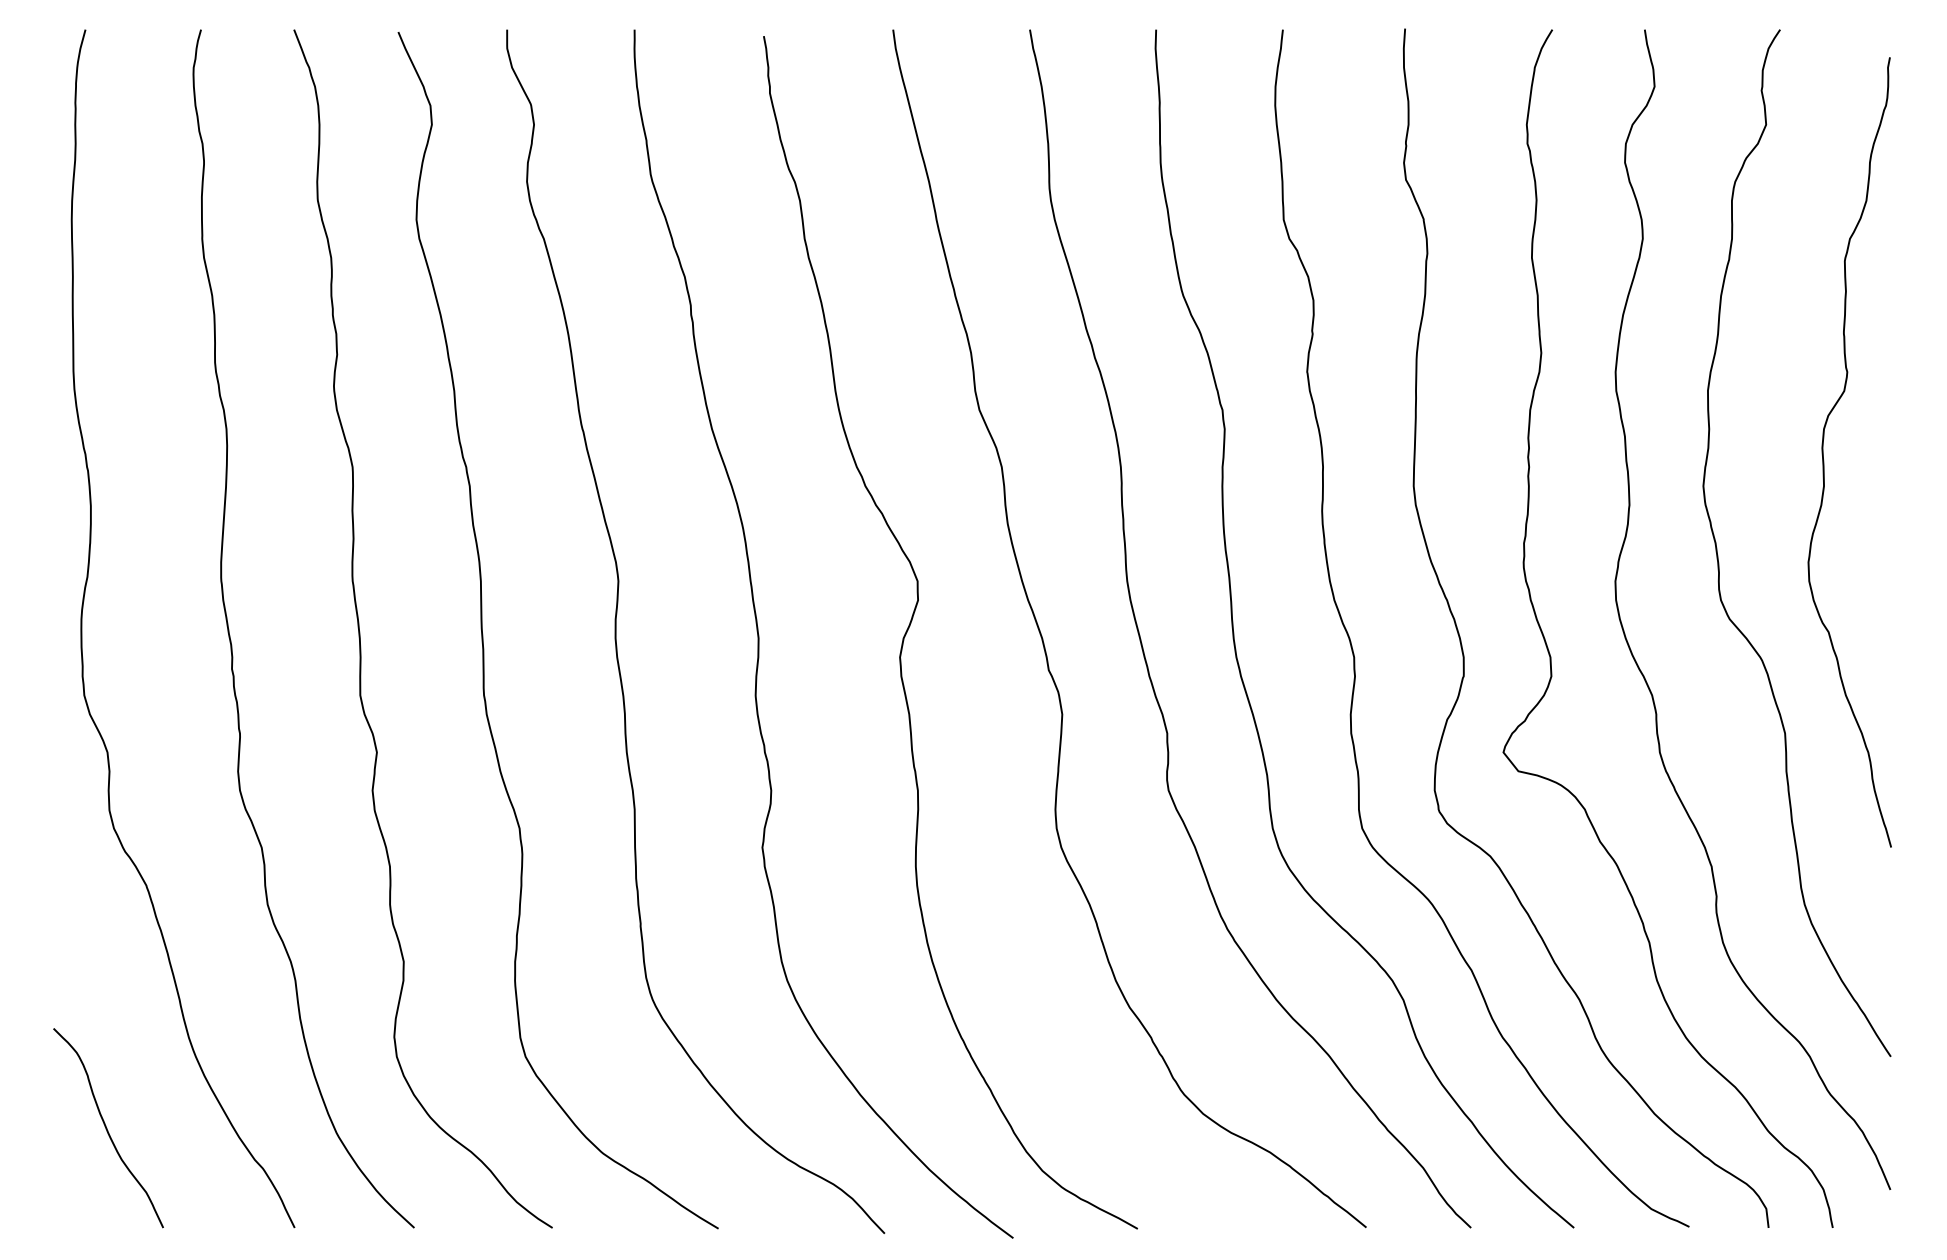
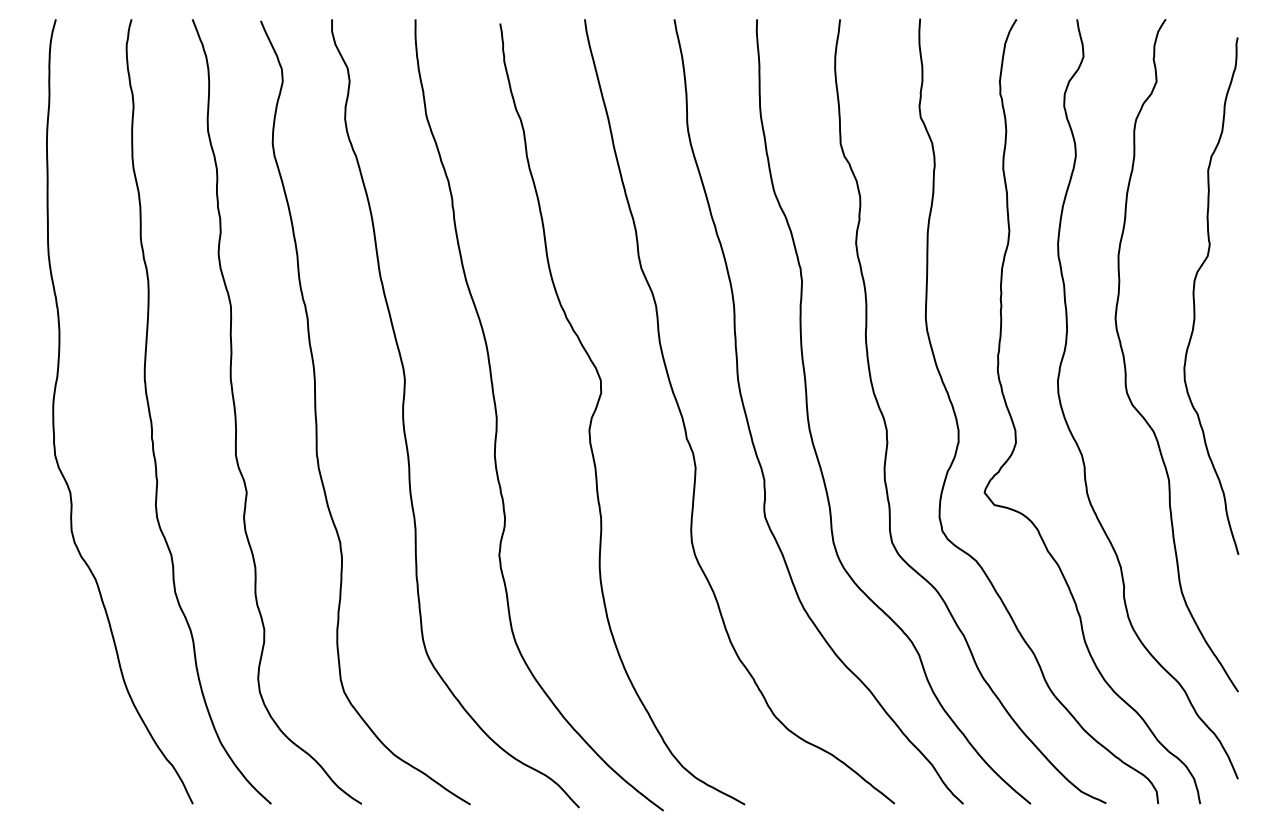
curve: (107, 1127) -> (70, 738), removed

